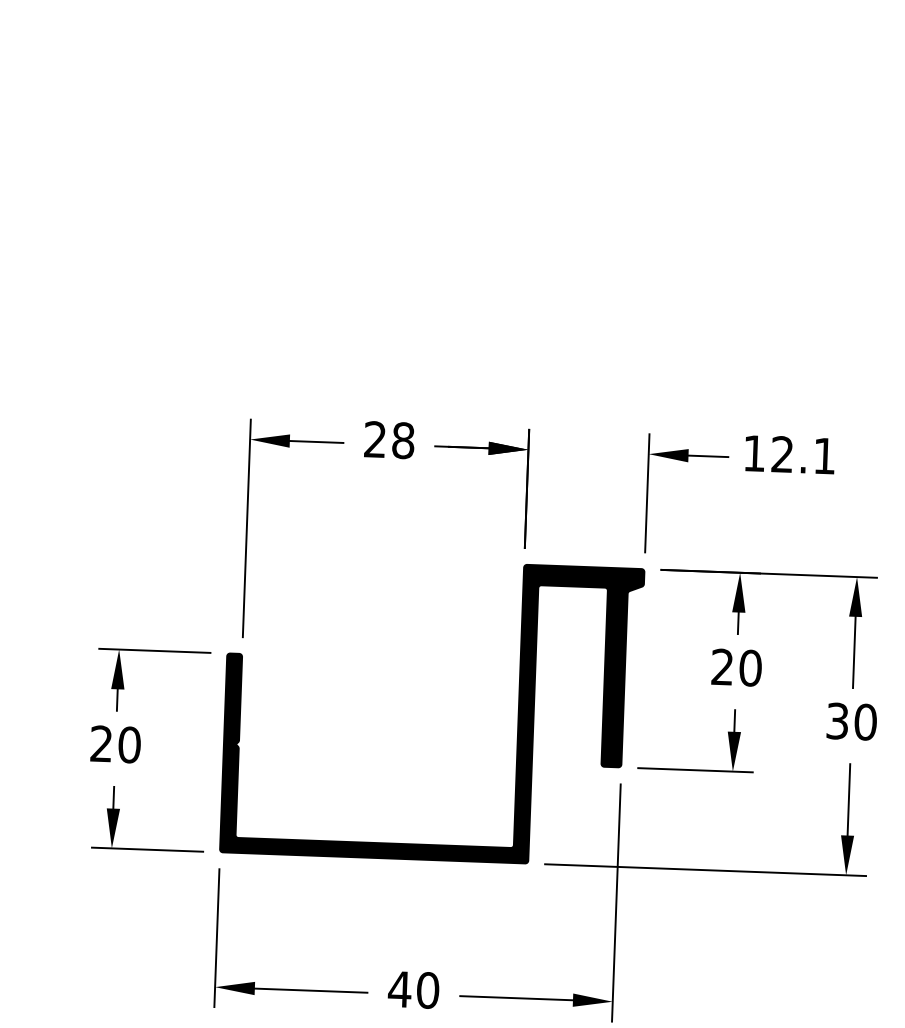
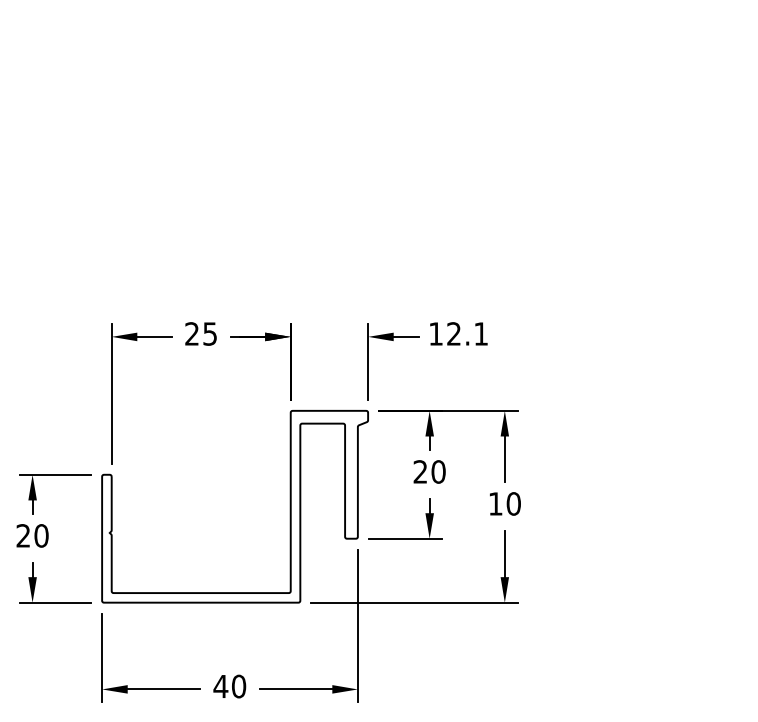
text: (403, 439) -> (210, 333), 28 -> 25
fill: (432, 710) -> (235, 506), removed
text: (837, 720) -> (495, 503), 30 -> 10

